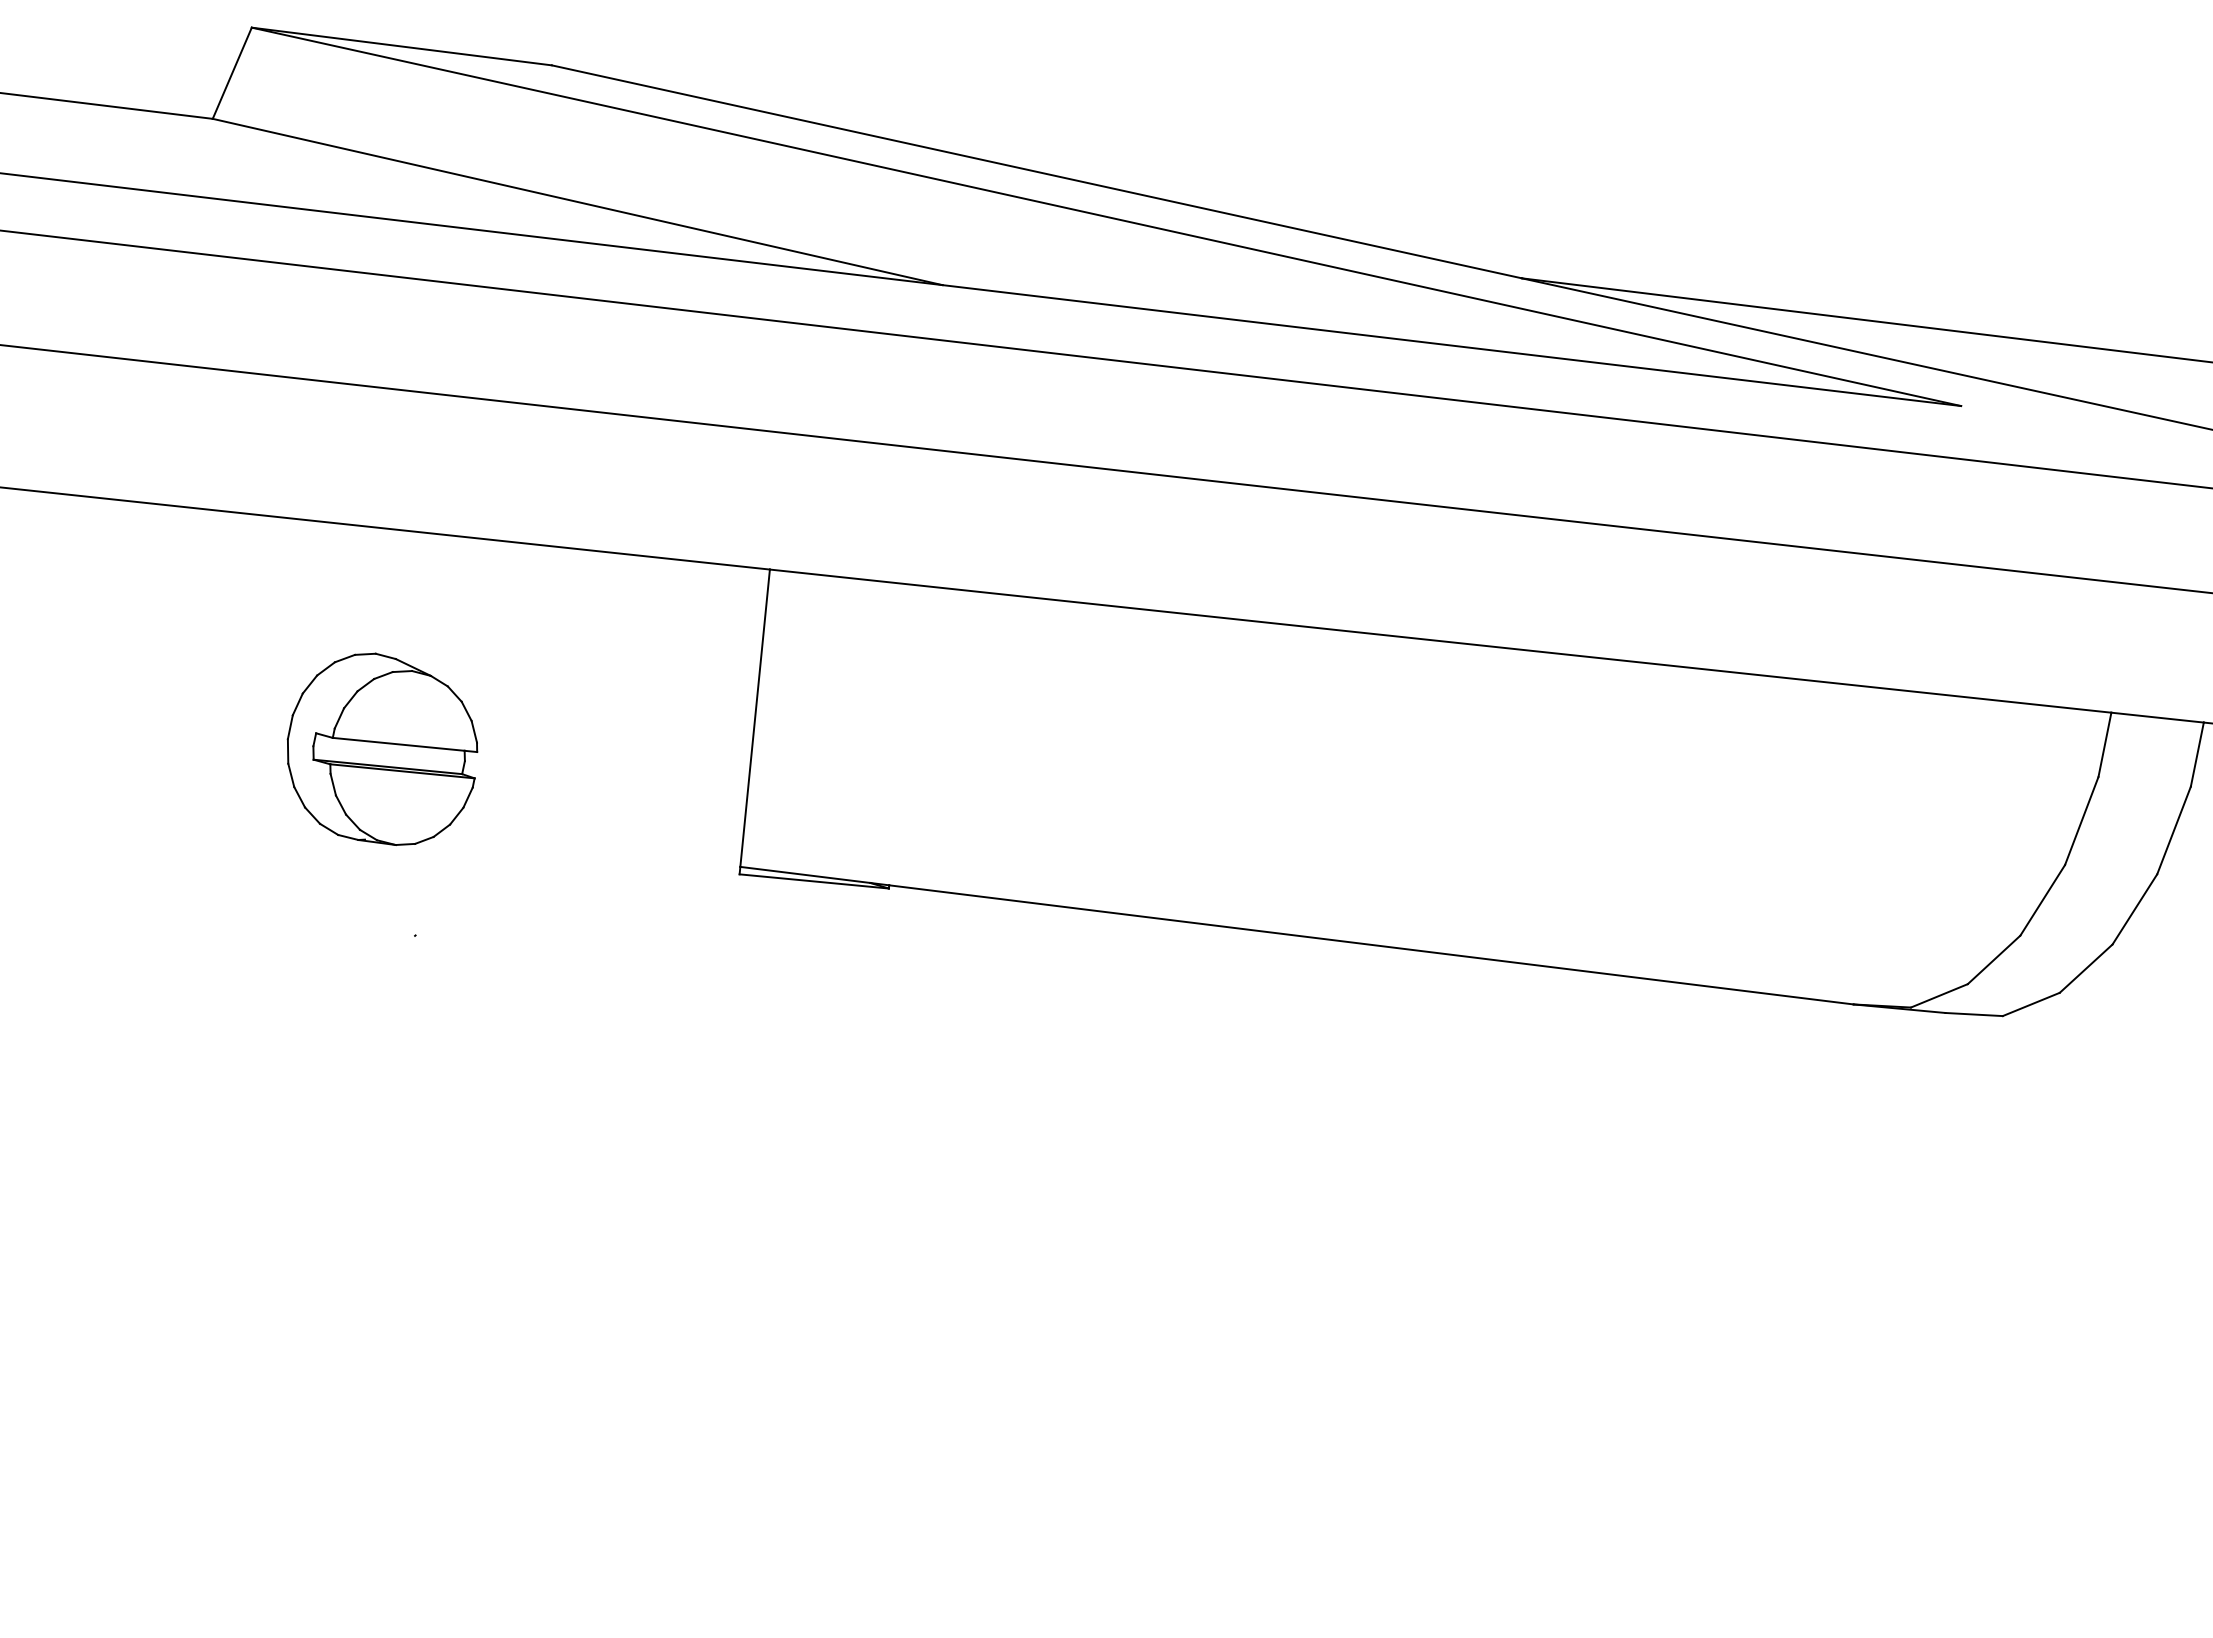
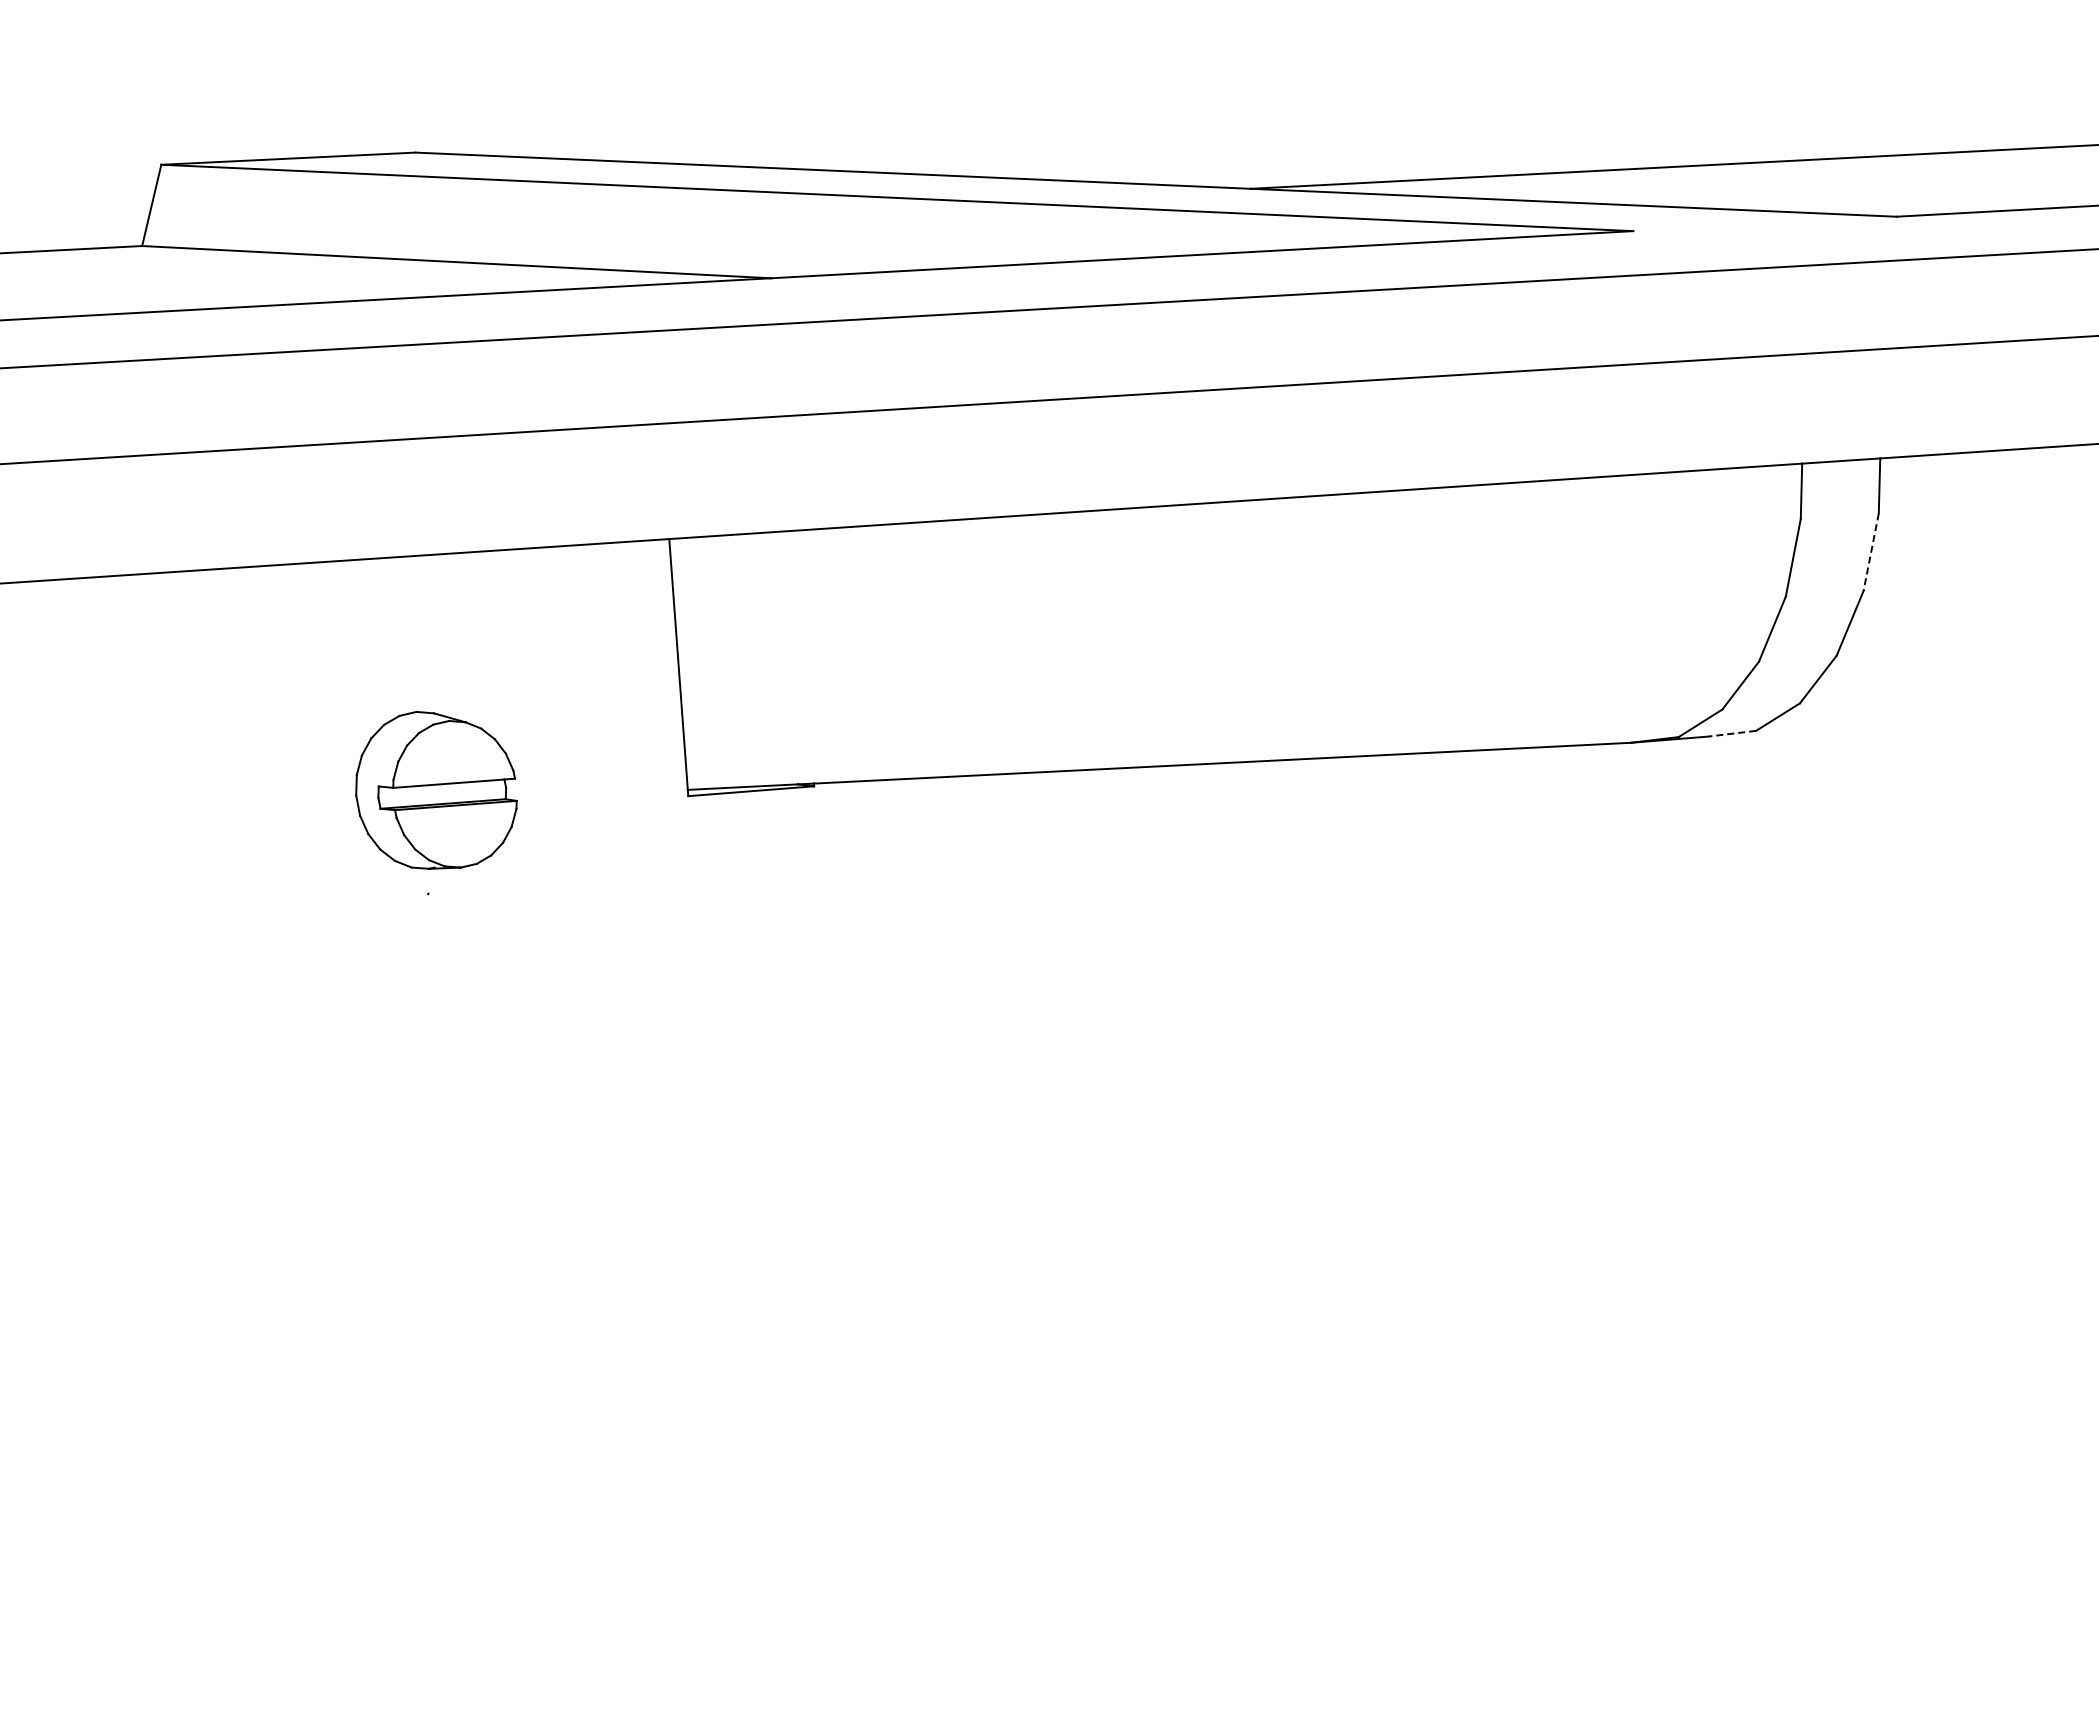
part: (382, 749) -> (436, 790), moved
line: (2174, 830) -> (1871, 552), solid -> dashed
line: (1973, 1014) -> (1731, 733), solid -> dashed

